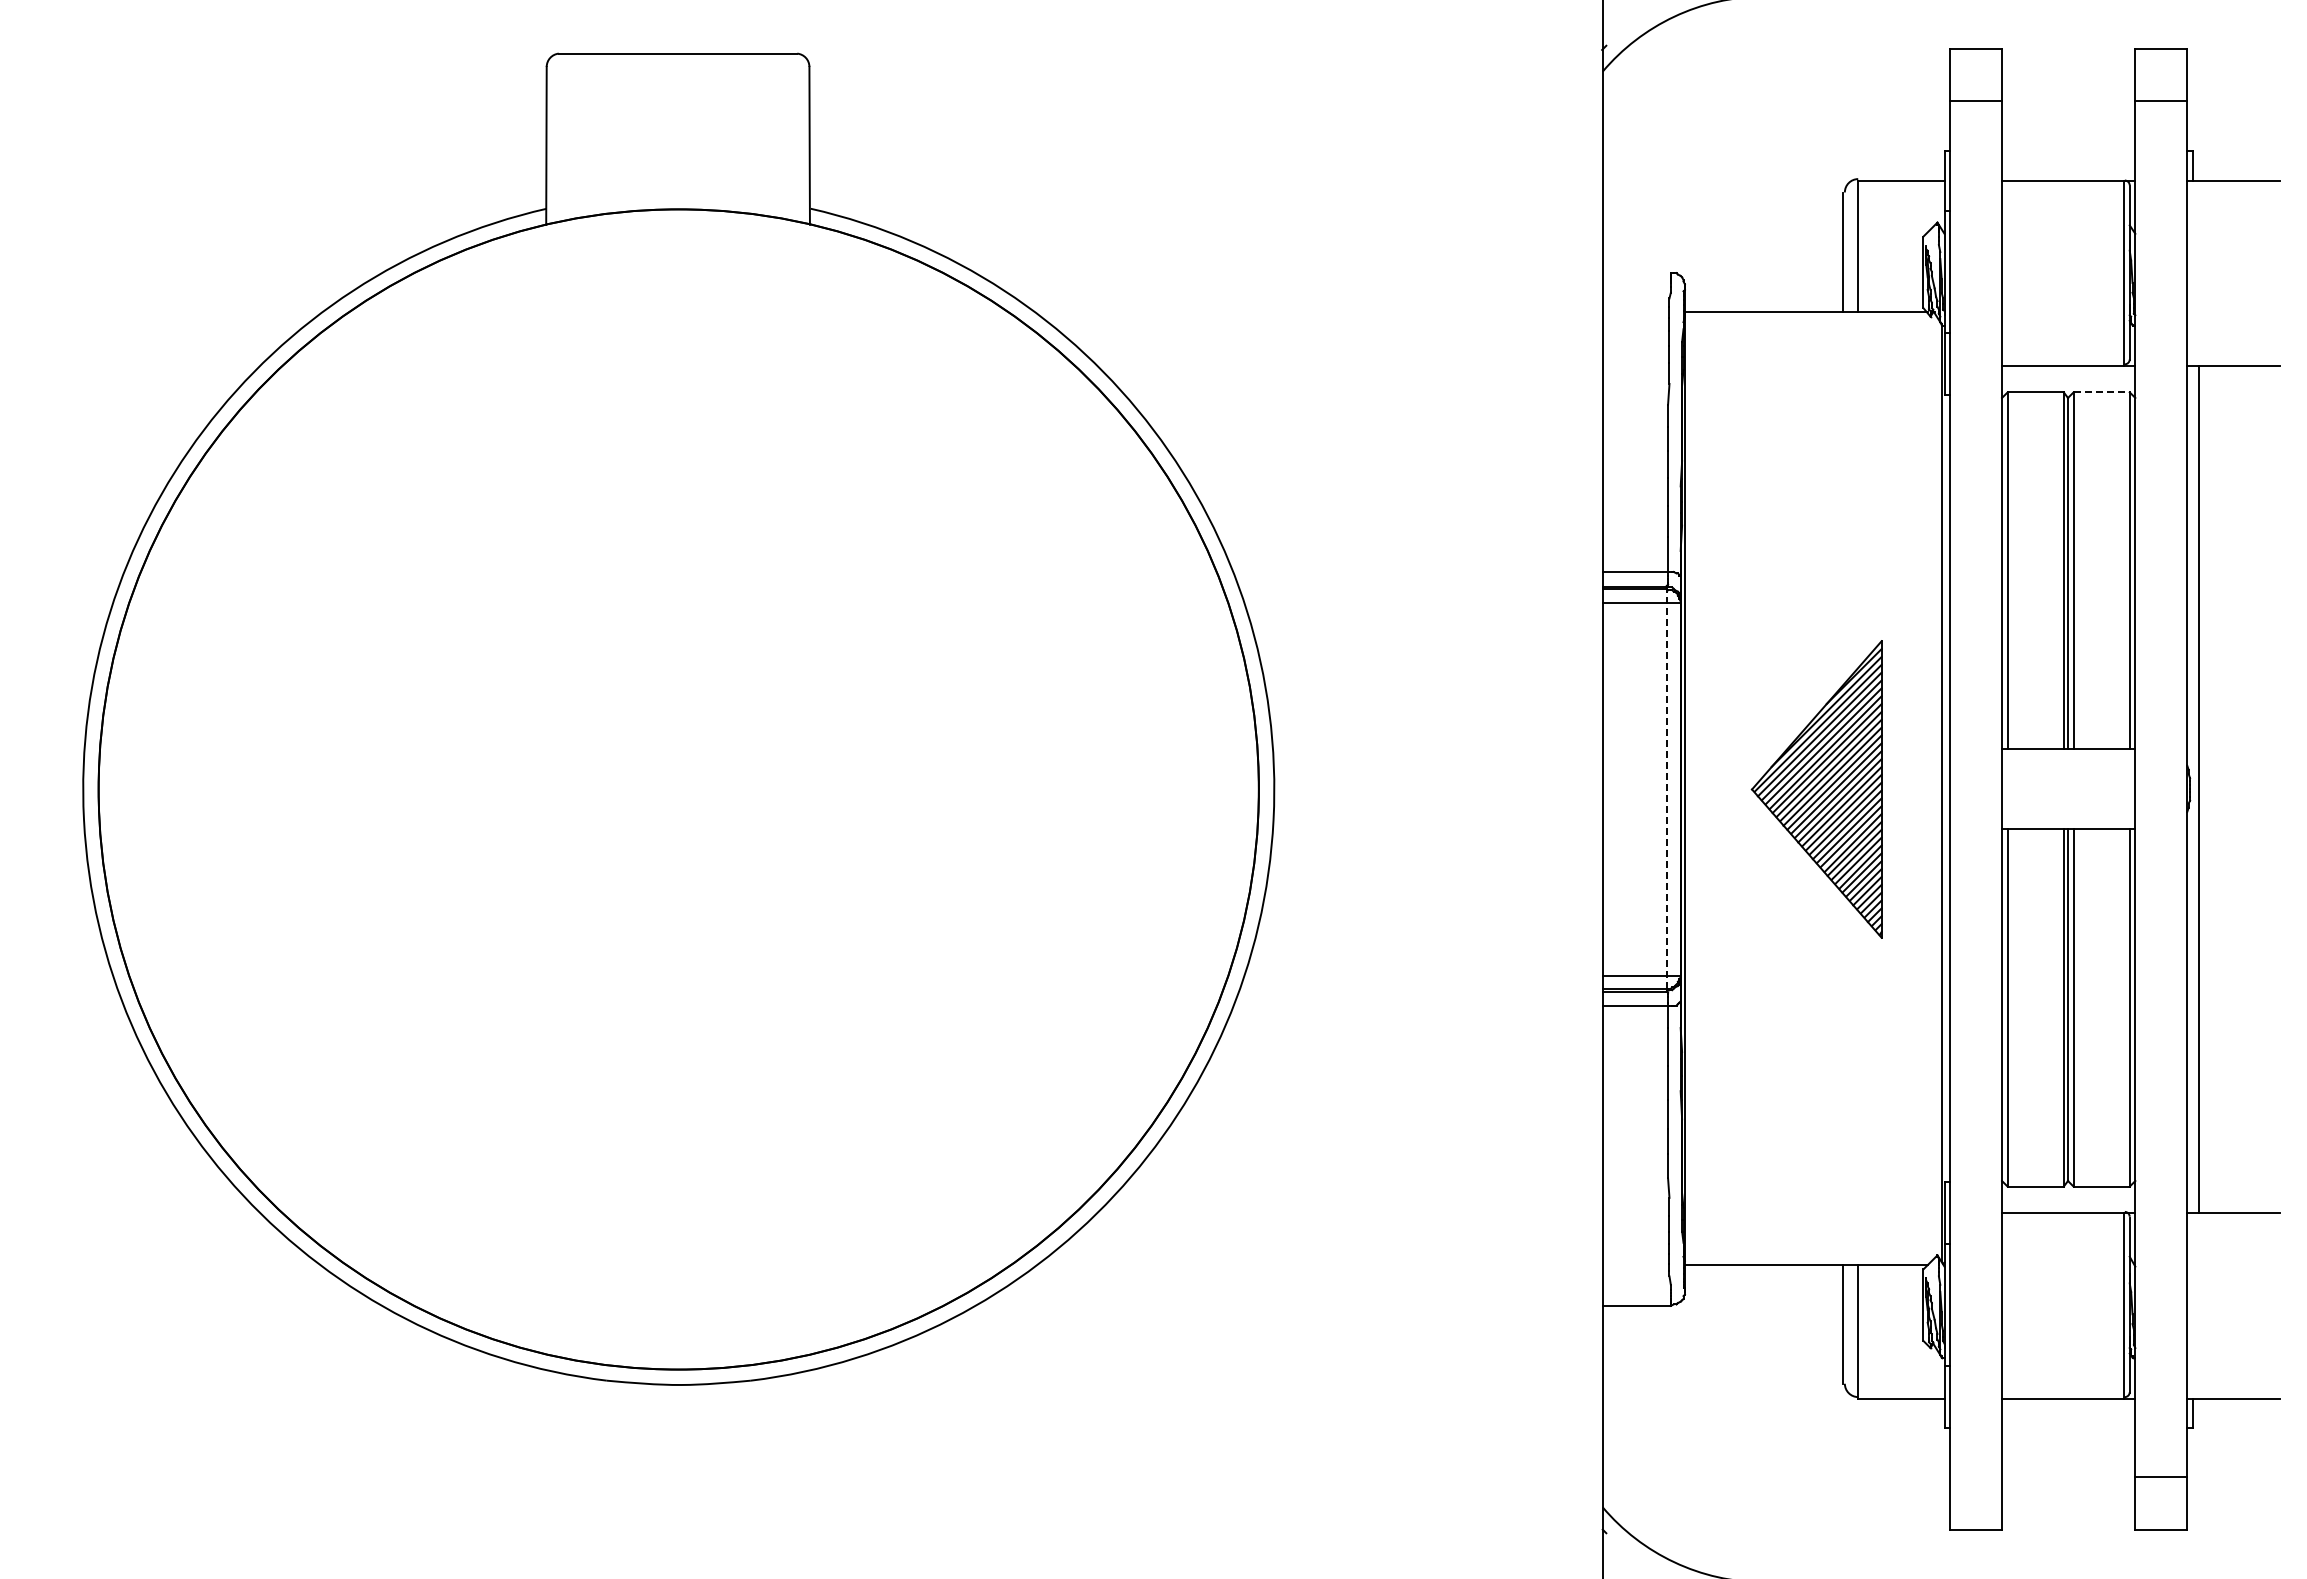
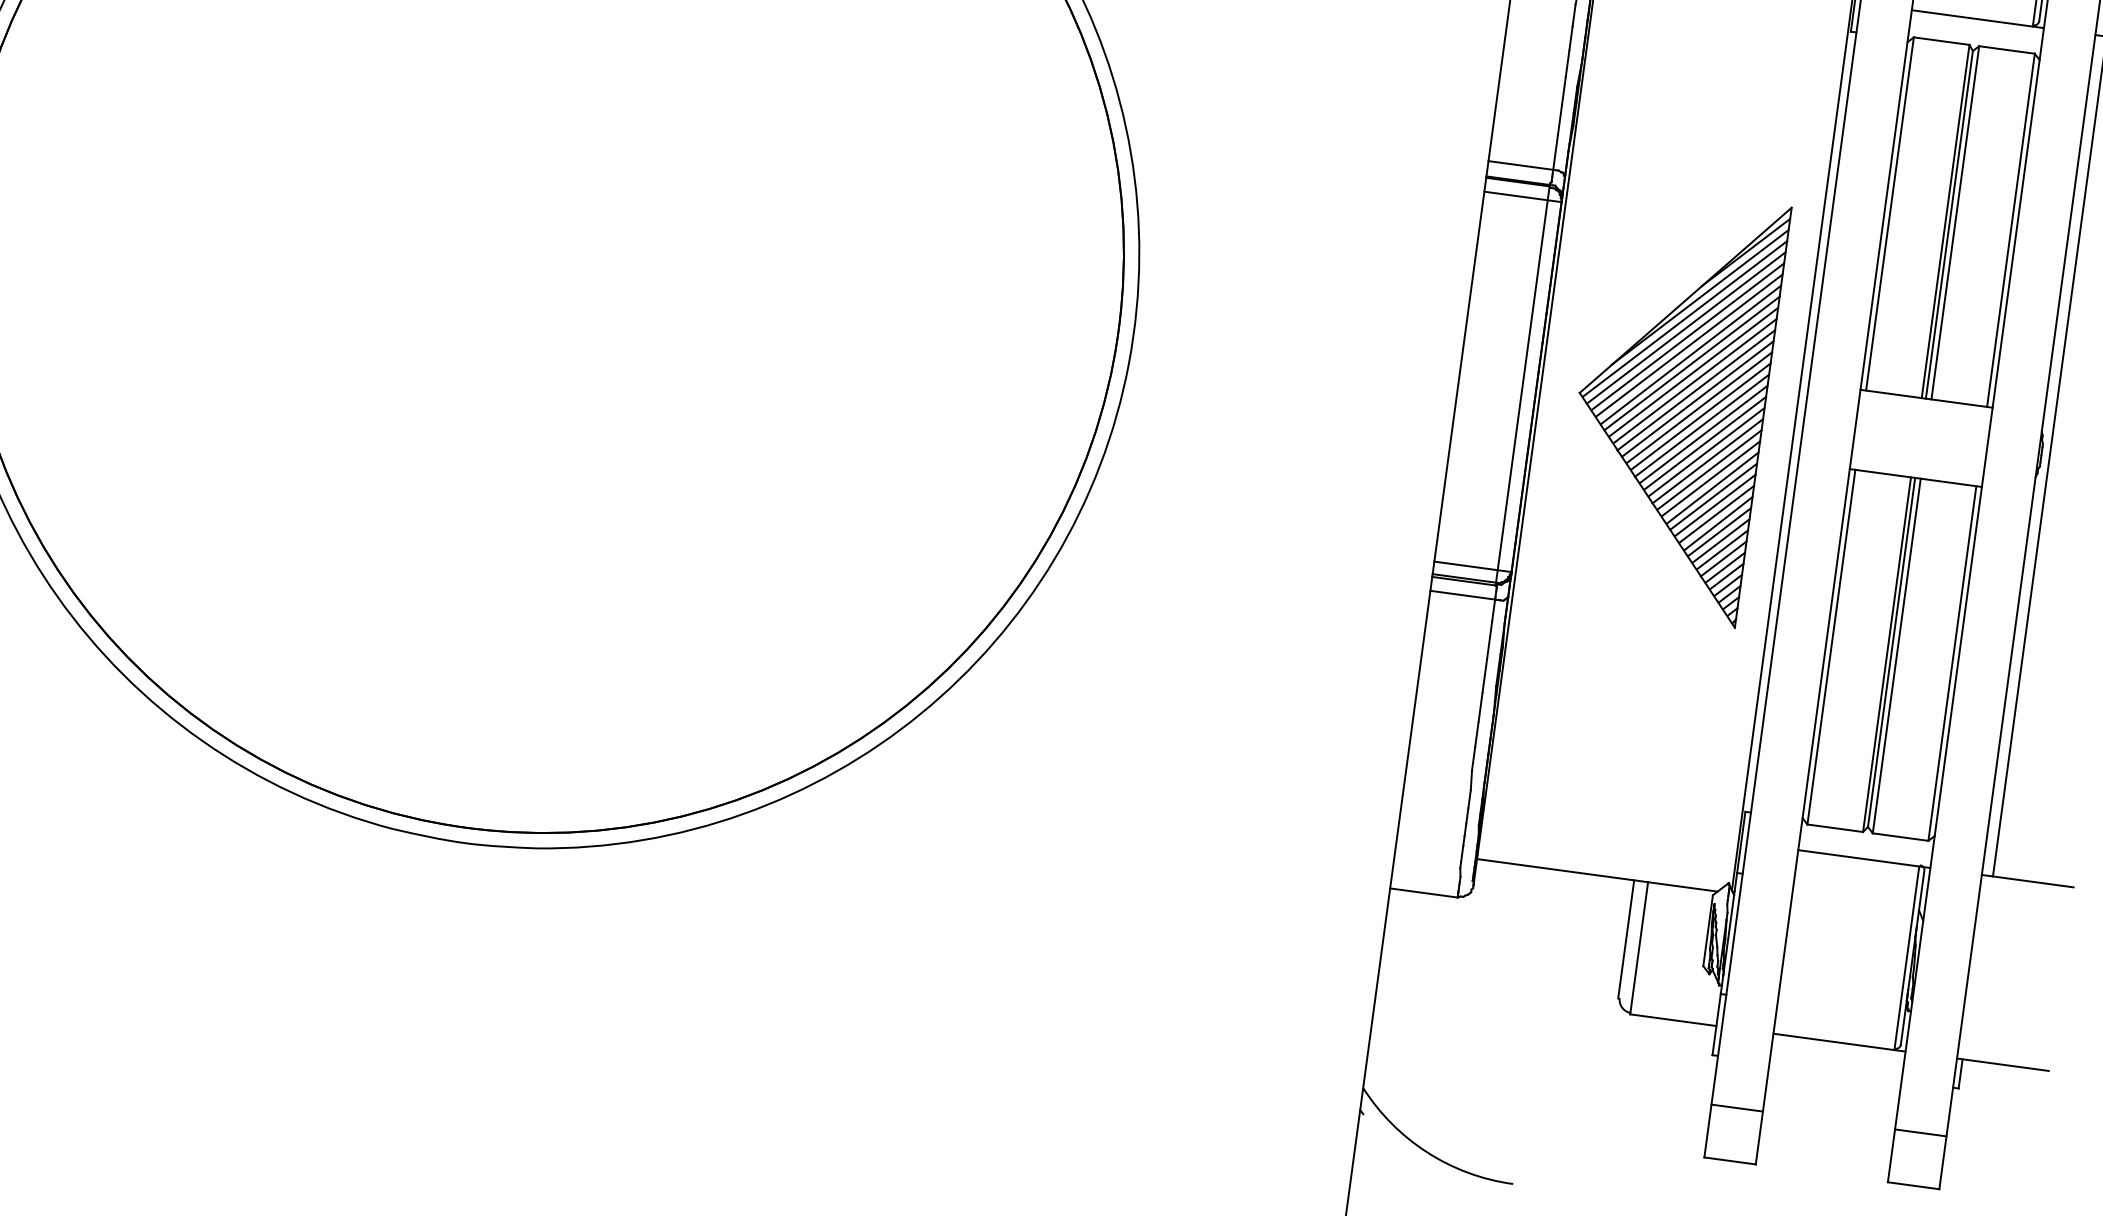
line: (2102, 392) -> (2007, 50), dashed -> solid
line: (1666, 788) -> (1522, 384), dashed -> solid
part: (1816, 789) -> (1671, 405), size x1.43
line: (1976, 1477) -> (1737, 1108), added

